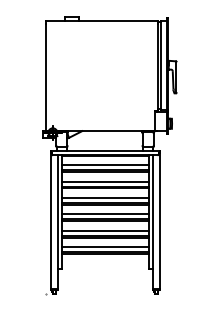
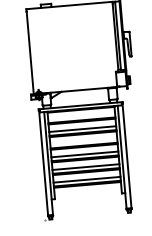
line: (104, 165) -> (80, 116), removed
line: (104, 198) -> (83, 142), removed

